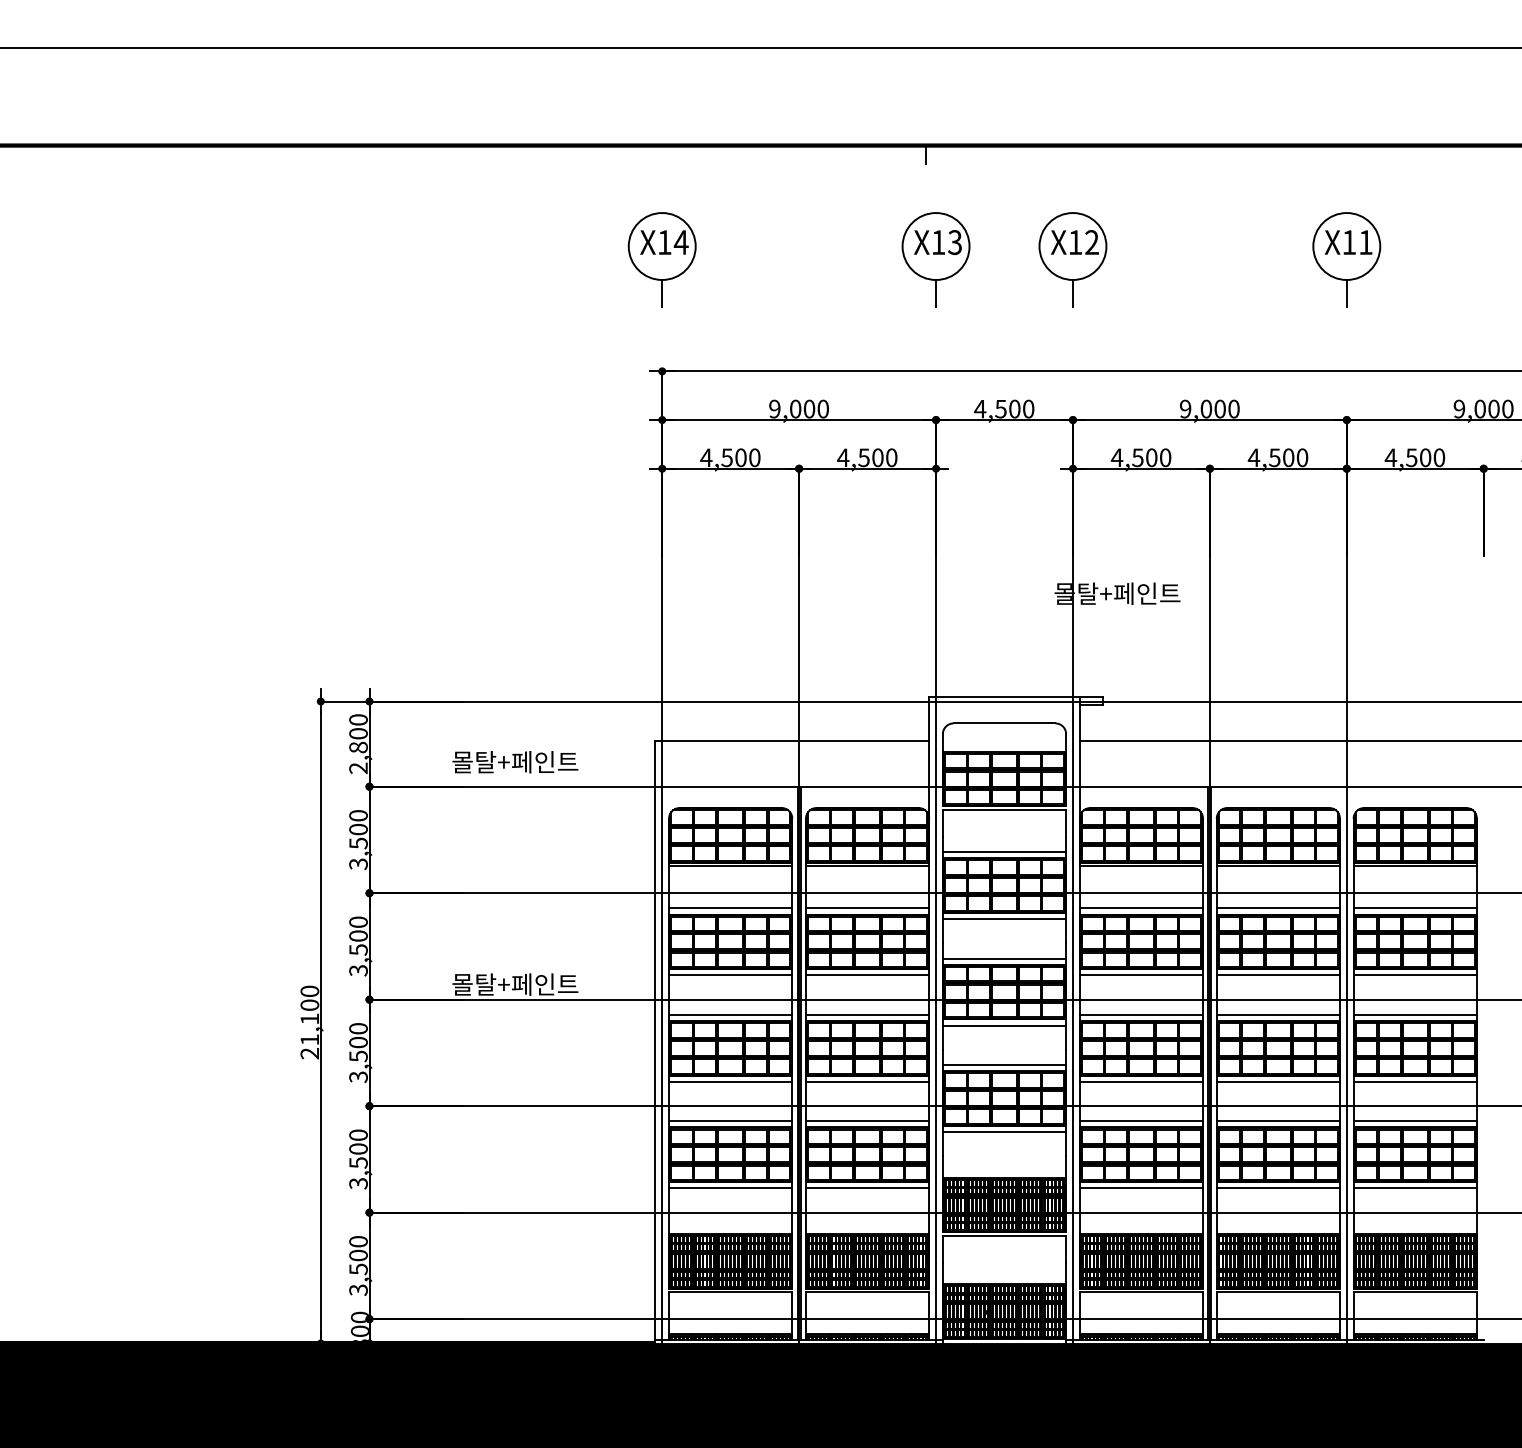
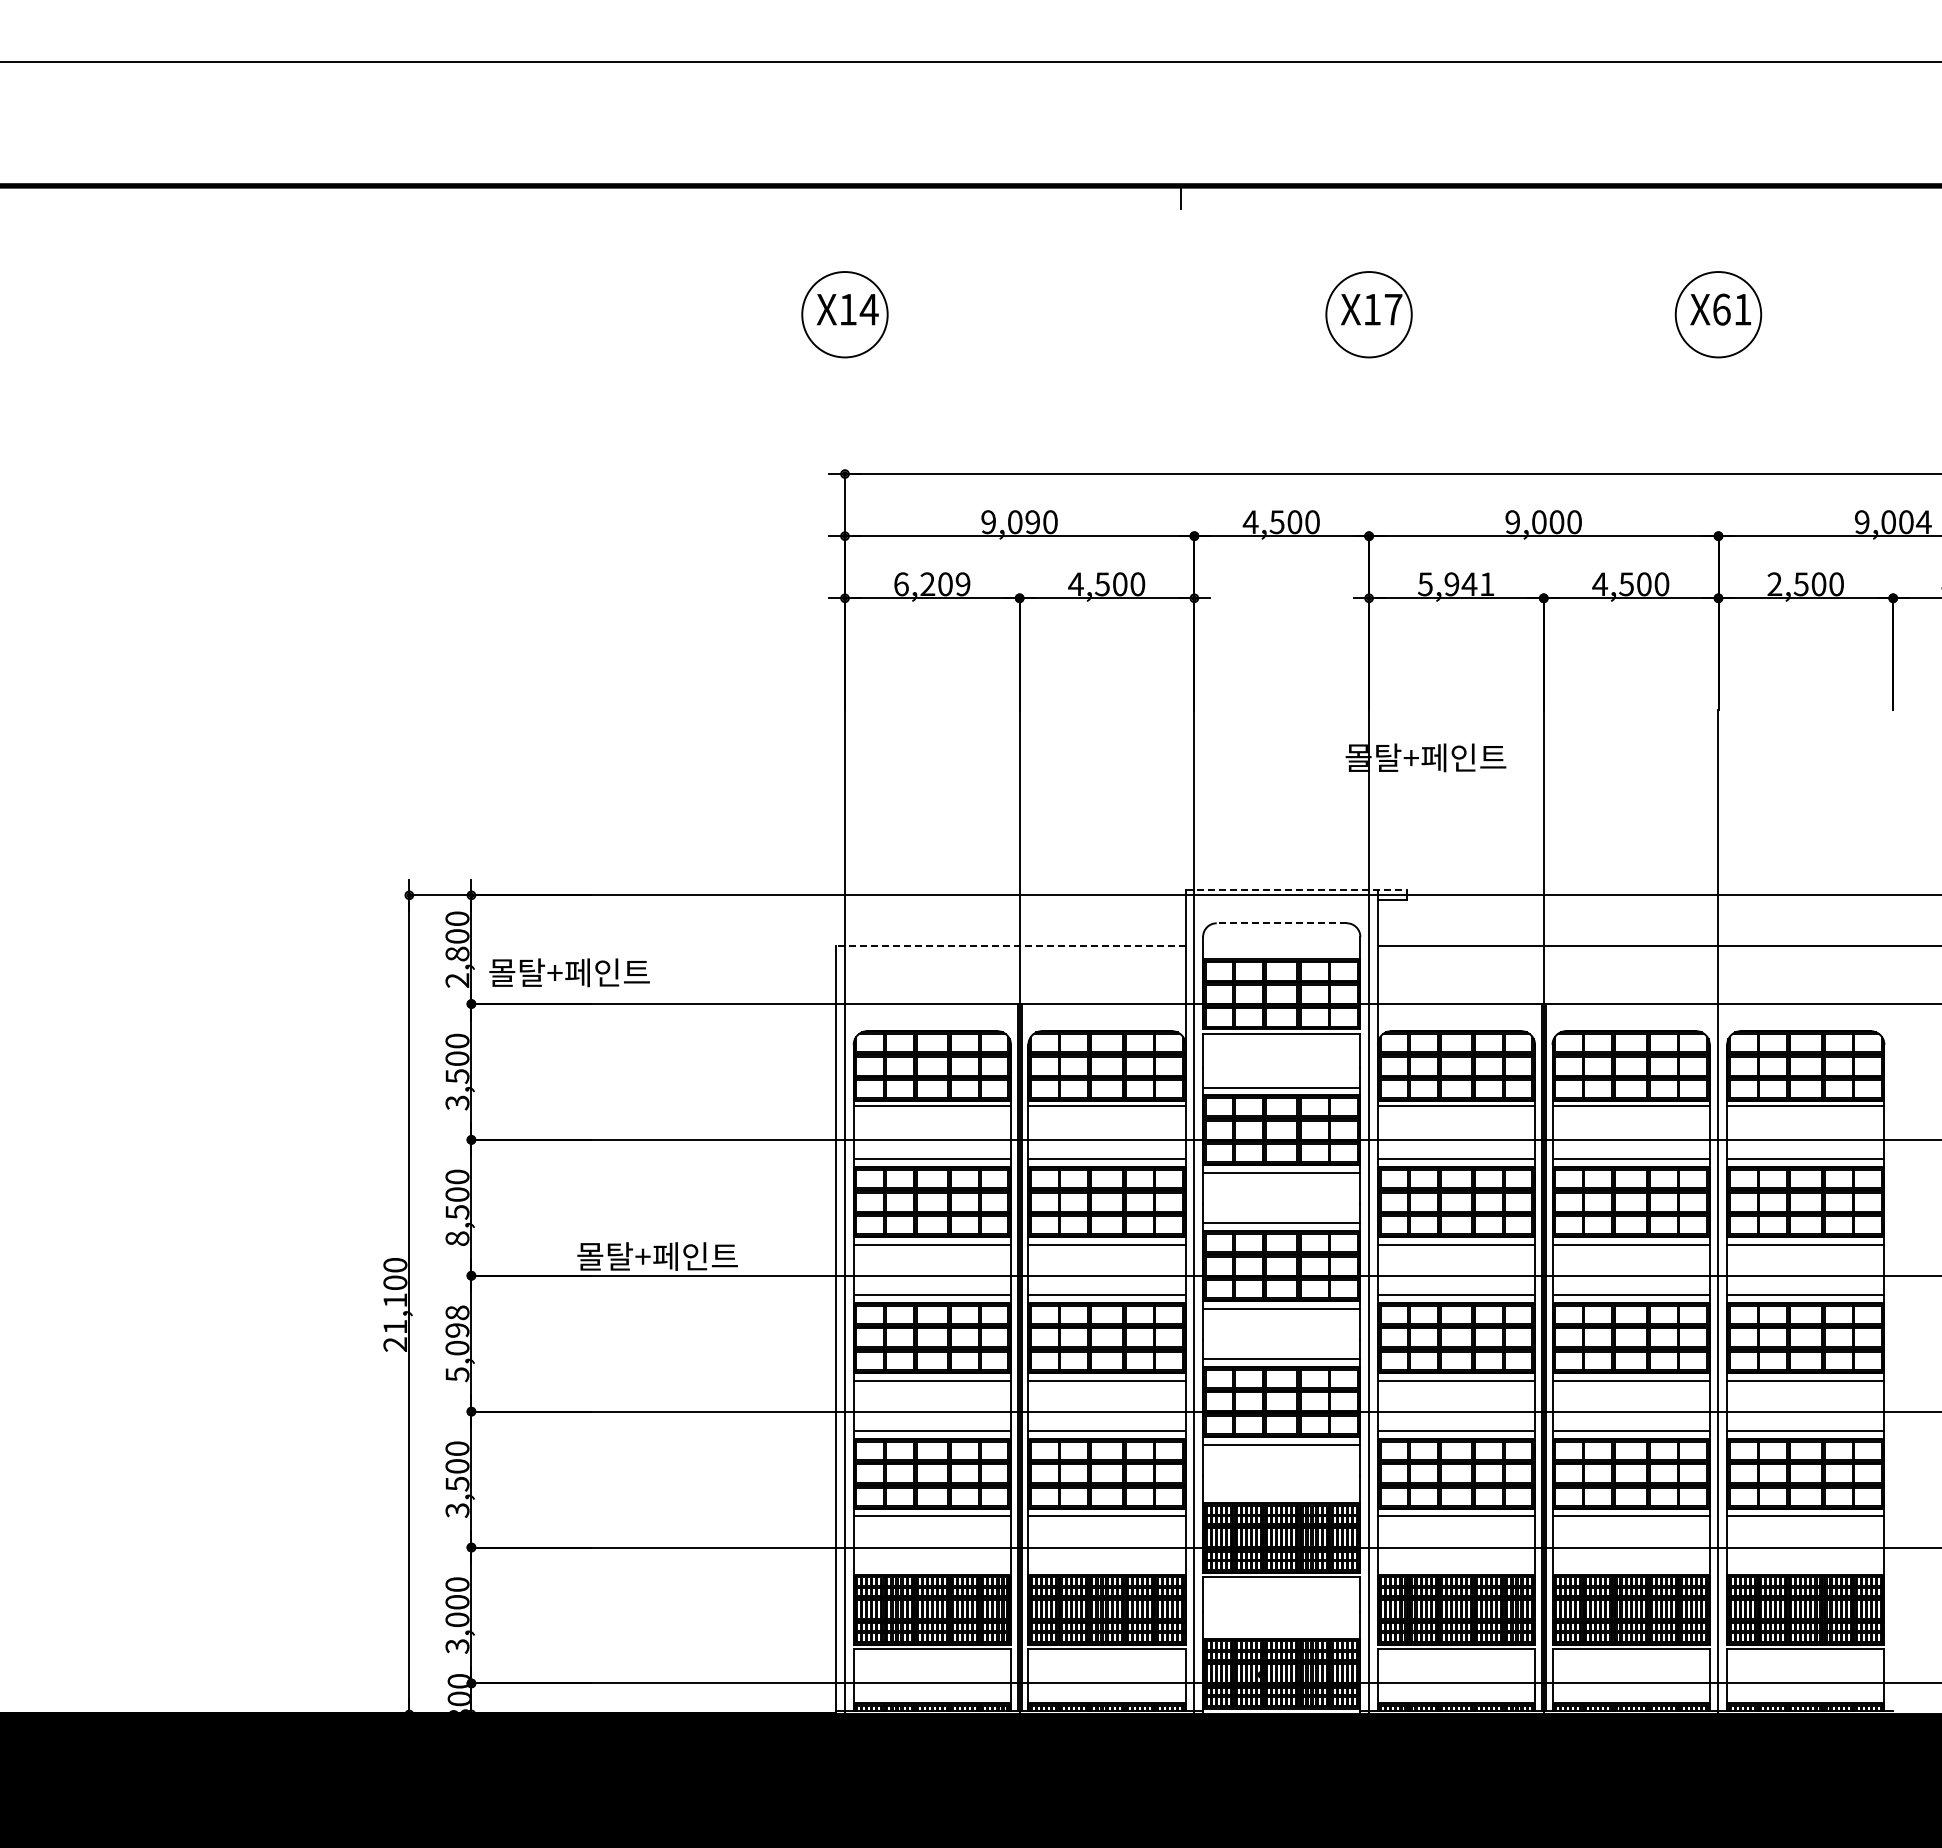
text: (1092, 242) -> (1393, 309), X12 -> X17
text: (1349, 242) -> (1721, 309), X11 -> X61
part: (935, 260) -> (1193, 332), removed
line: (661, 293) -> (844, 374), removed
line: (1073, 293) -> (1369, 374), removed
line: (1346, 293) -> (1718, 374), removed
text: (809, 409) -> (1032, 522), 9,000 -> 9,090
text: (1507, 409) -> (1923, 522), 9,000 -> 9,004
text: (730, 457) -> (931, 584), 4,500 -> 6,209
text: (1140, 457) -> (1455, 584), 4,500 -> 5,941
text: (1390, 457) -> (1774, 583), 4,500 -> 2,500
line: (1016, 696) -> (1296, 889), solid -> dashed
line: (1004, 723) -> (1281, 923), solid -> dashed
line: (791, 740) -> (1010, 945), solid -> dashed
text: (515, 762) -> (569, 972), moved
text: (358, 970) -> (457, 1238), 3,500 -> 8,500
text: (358, 1052) -> (457, 1343), 3,500 -> 5,098
text: (358, 1269) -> (457, 1619), 3,500 -> 3,000

